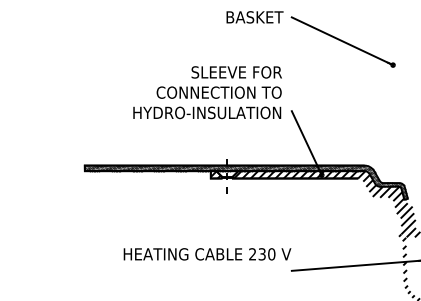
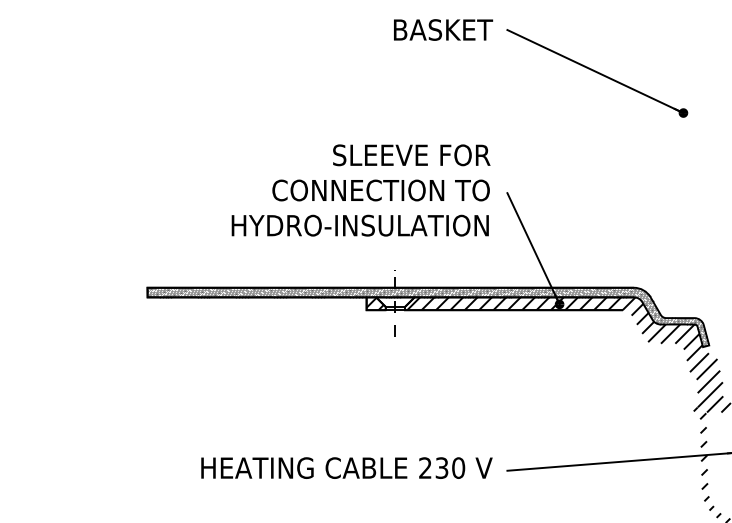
text: (207, 92) -> (360, 190), moved
text: (207, 254) -> (346, 468), moved

